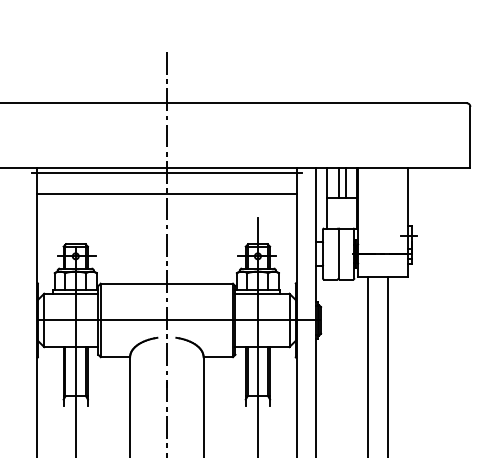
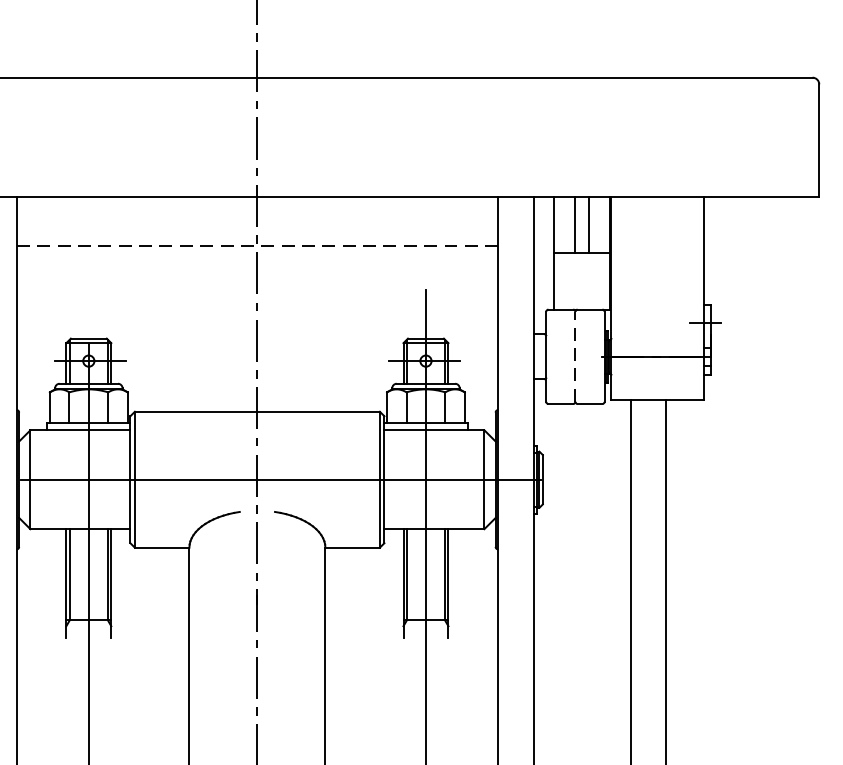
line: (166, 173) -> (256, 207), removed
line: (166, 193) -> (256, 244), solid -> dashed
line: (338, 253) -> (575, 355), solid -> dashed

